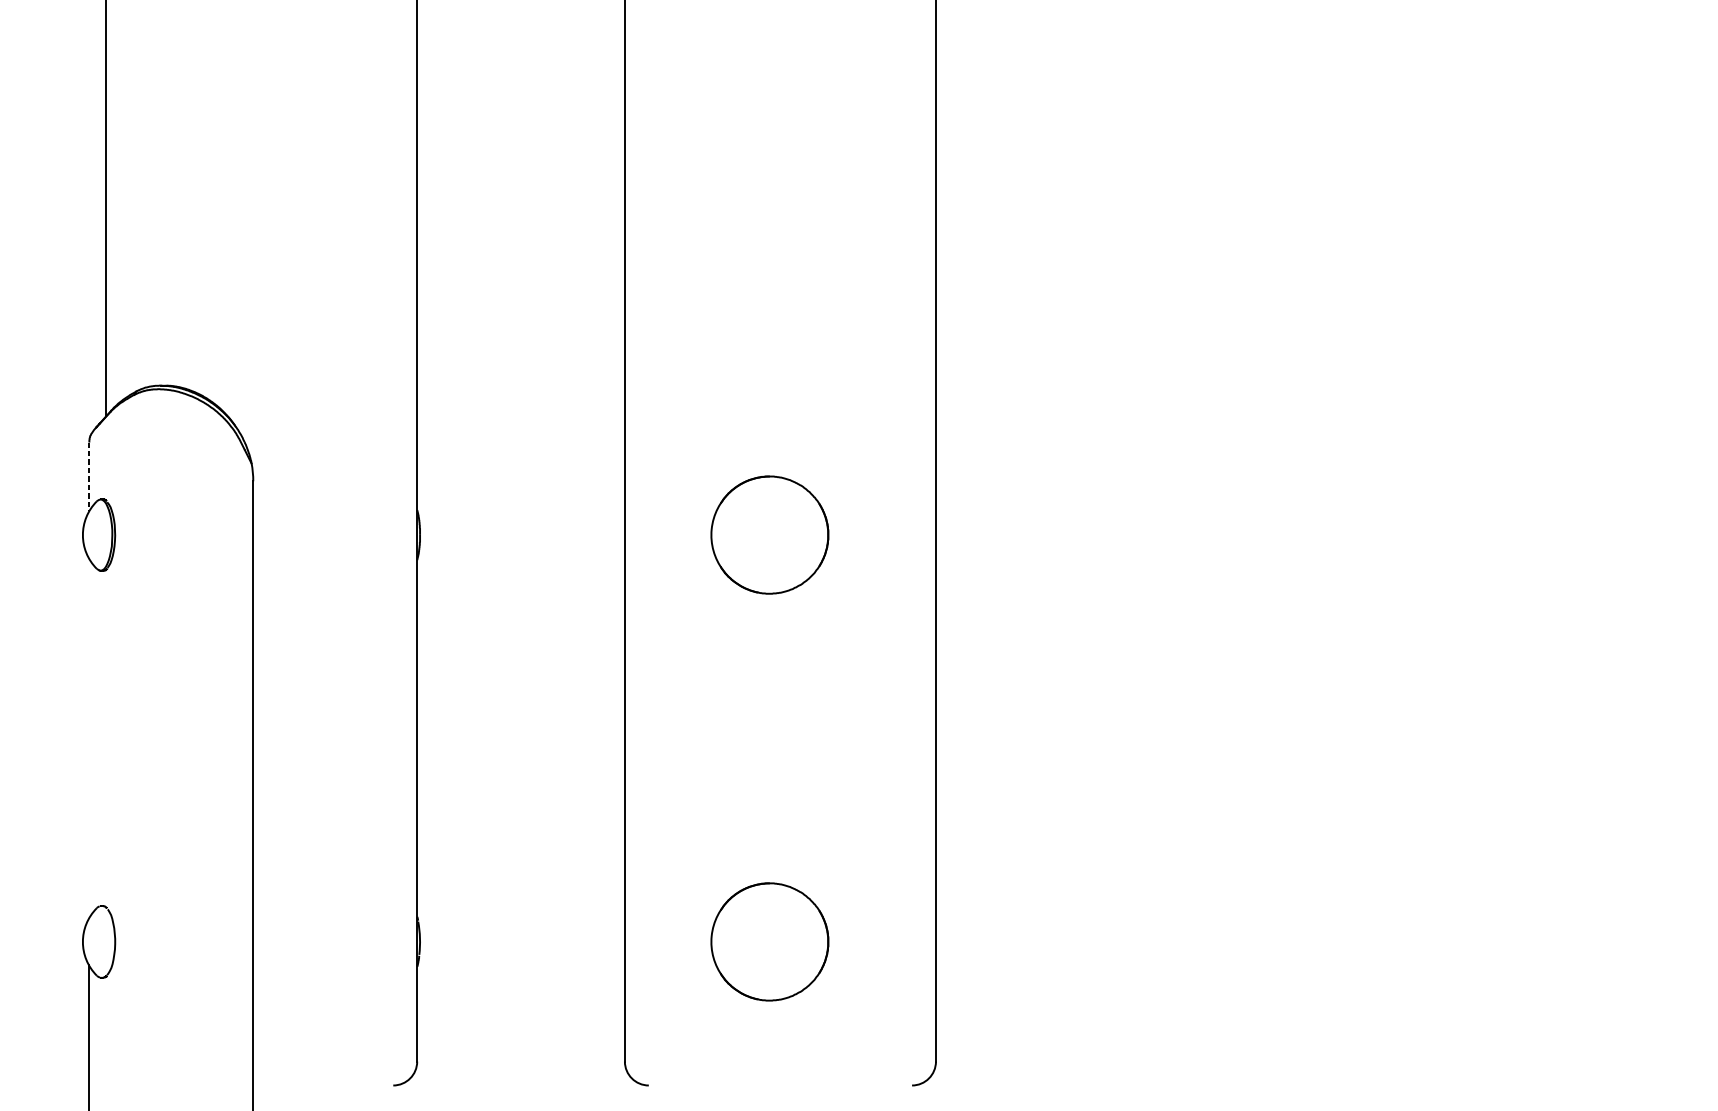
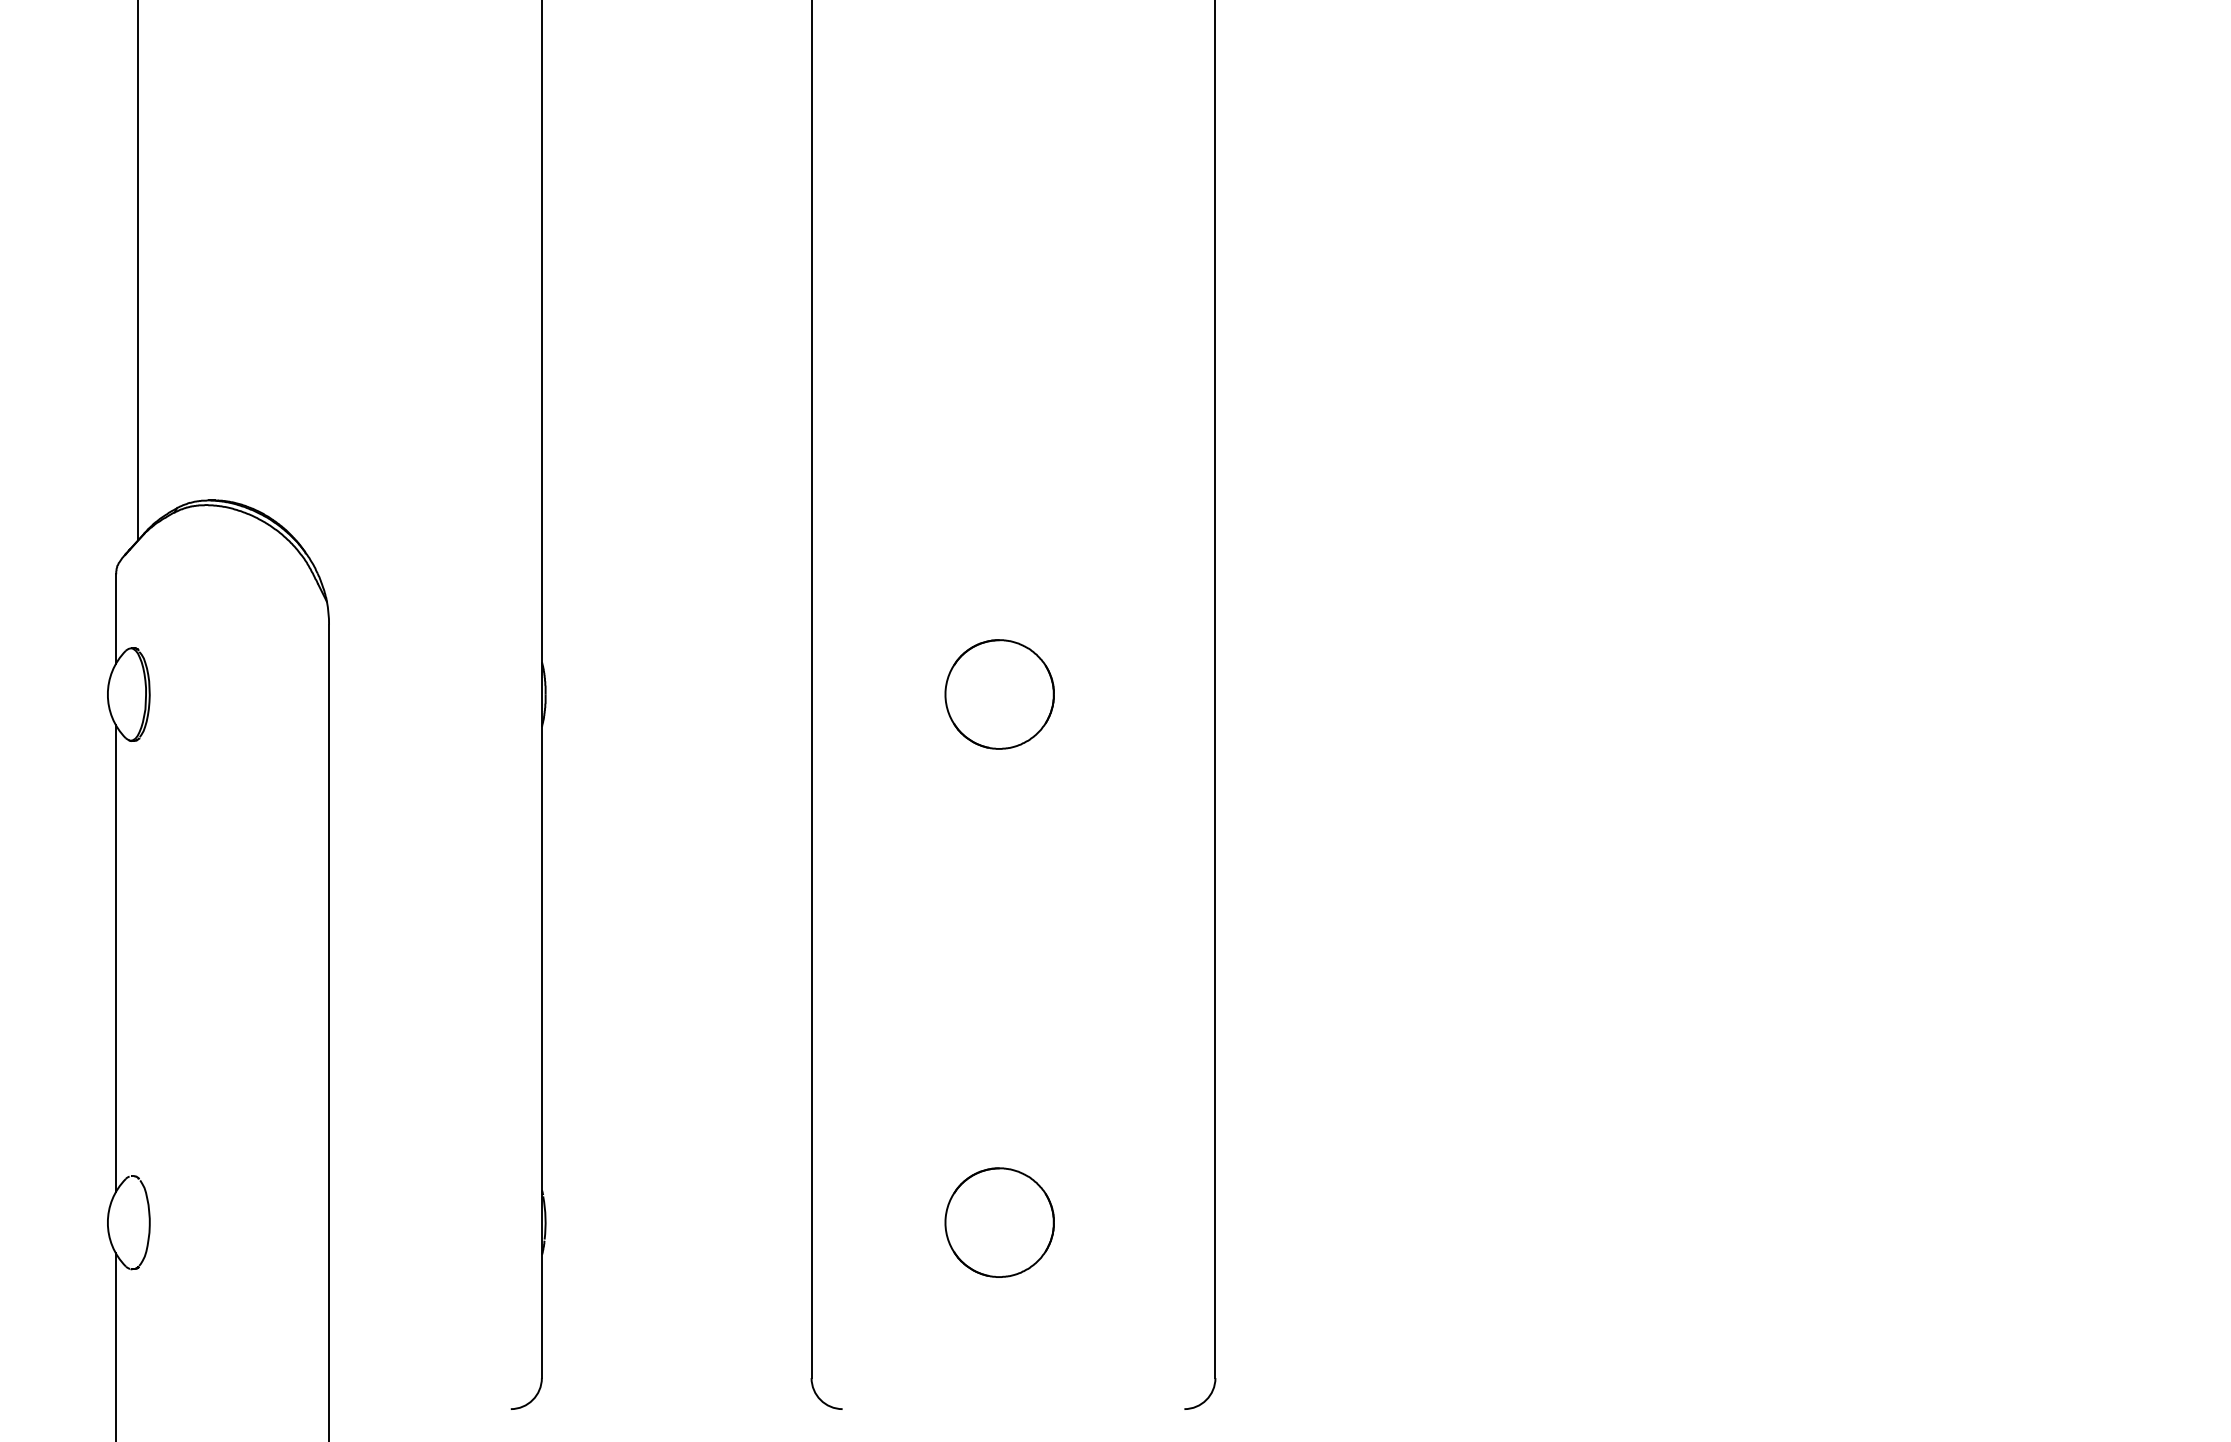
line: (88, 477) -> (115, 619), dashed -> solid
part: (769, 535) -> (999, 694), size x0.71
line: (88, 738) -> (115, 958), added
part: (769, 941) -> (999, 1222), size x0.71

